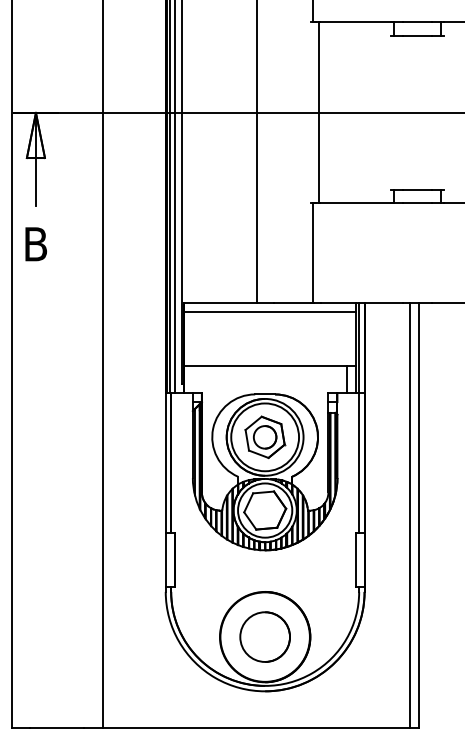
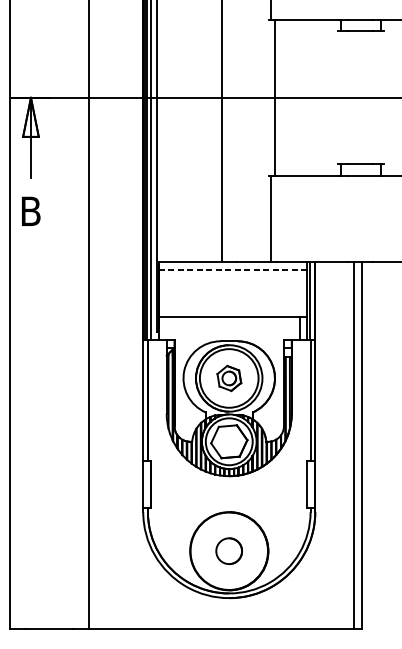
line: (269, 311) -> (233, 269), solid -> dashed
part: (265, 437) -> (229, 378), size x0.7
part: (264, 636) -> (228, 550), size x0.6

